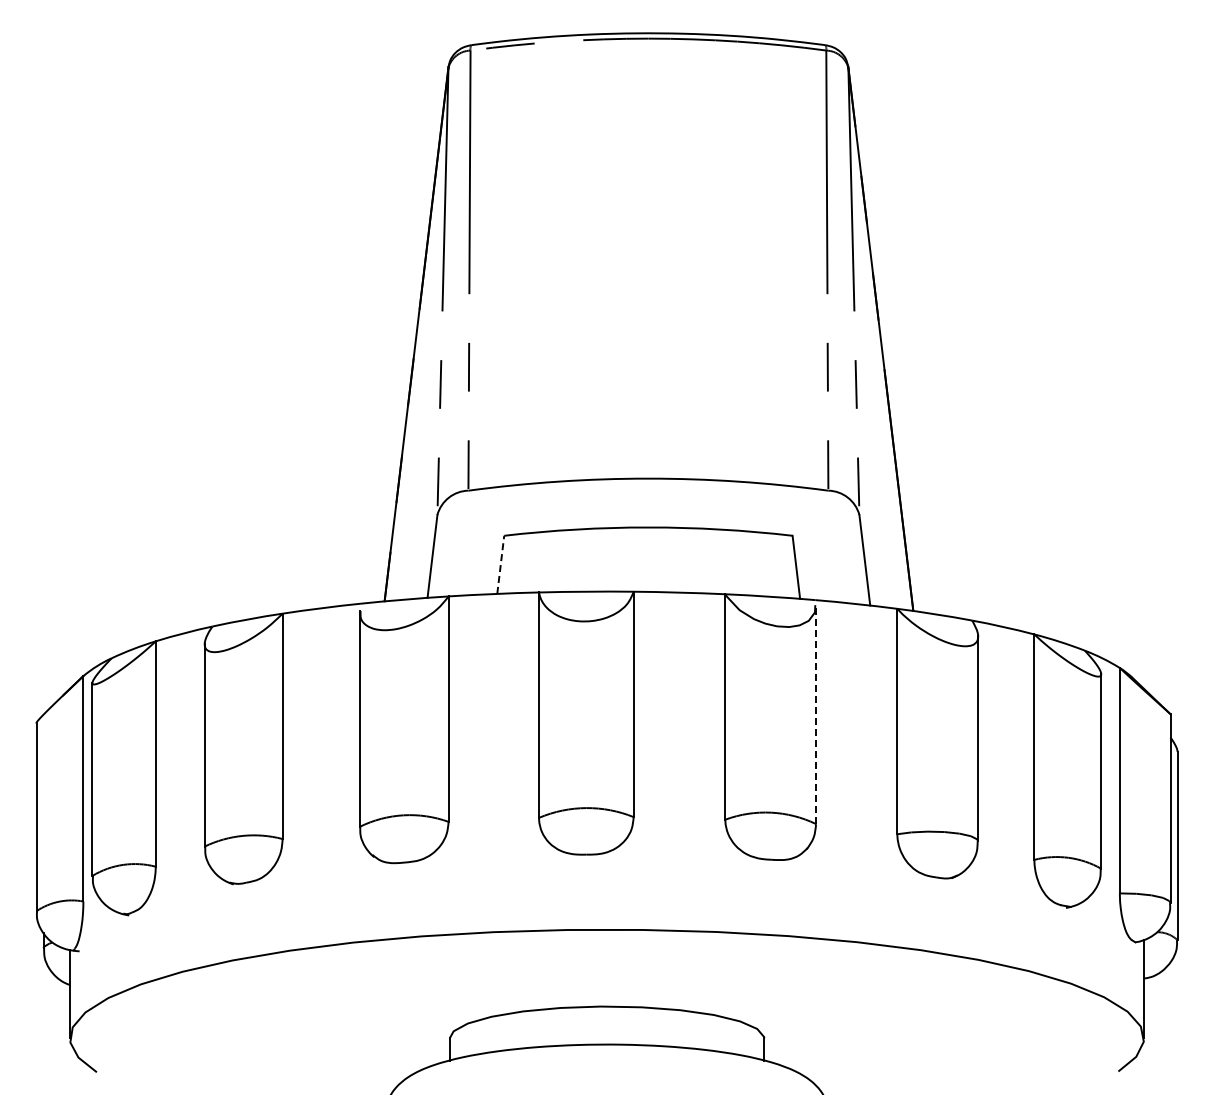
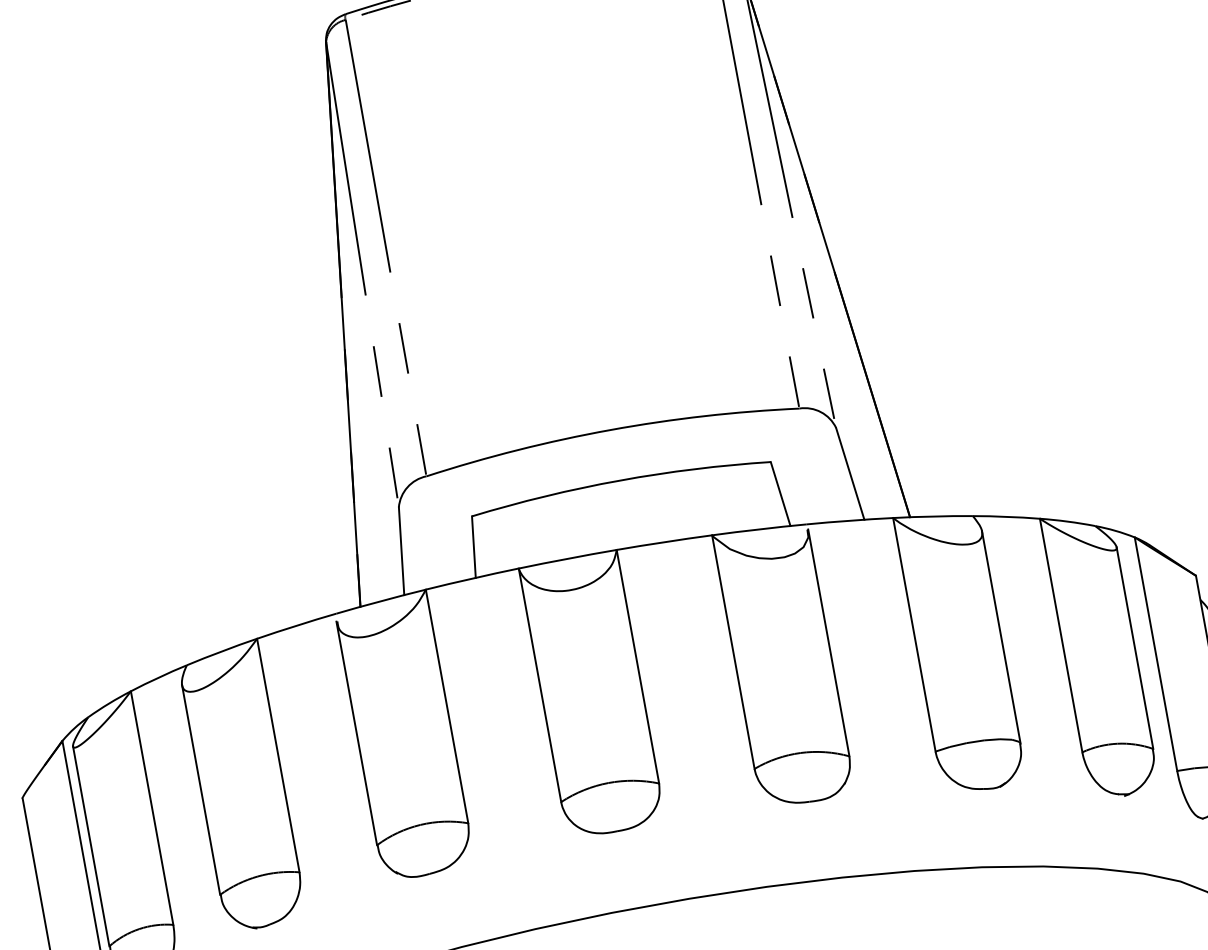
line: (500, 564) -> (473, 546), dashed -> solid
line: (816, 714) -> (829, 642), dashed -> solid

